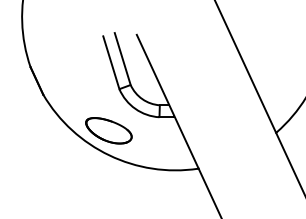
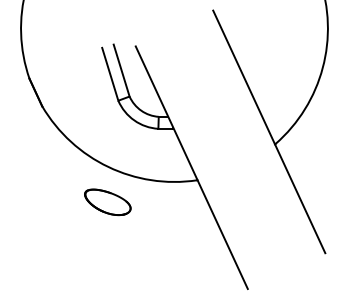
part: (108, 130) -> (107, 202), moved

